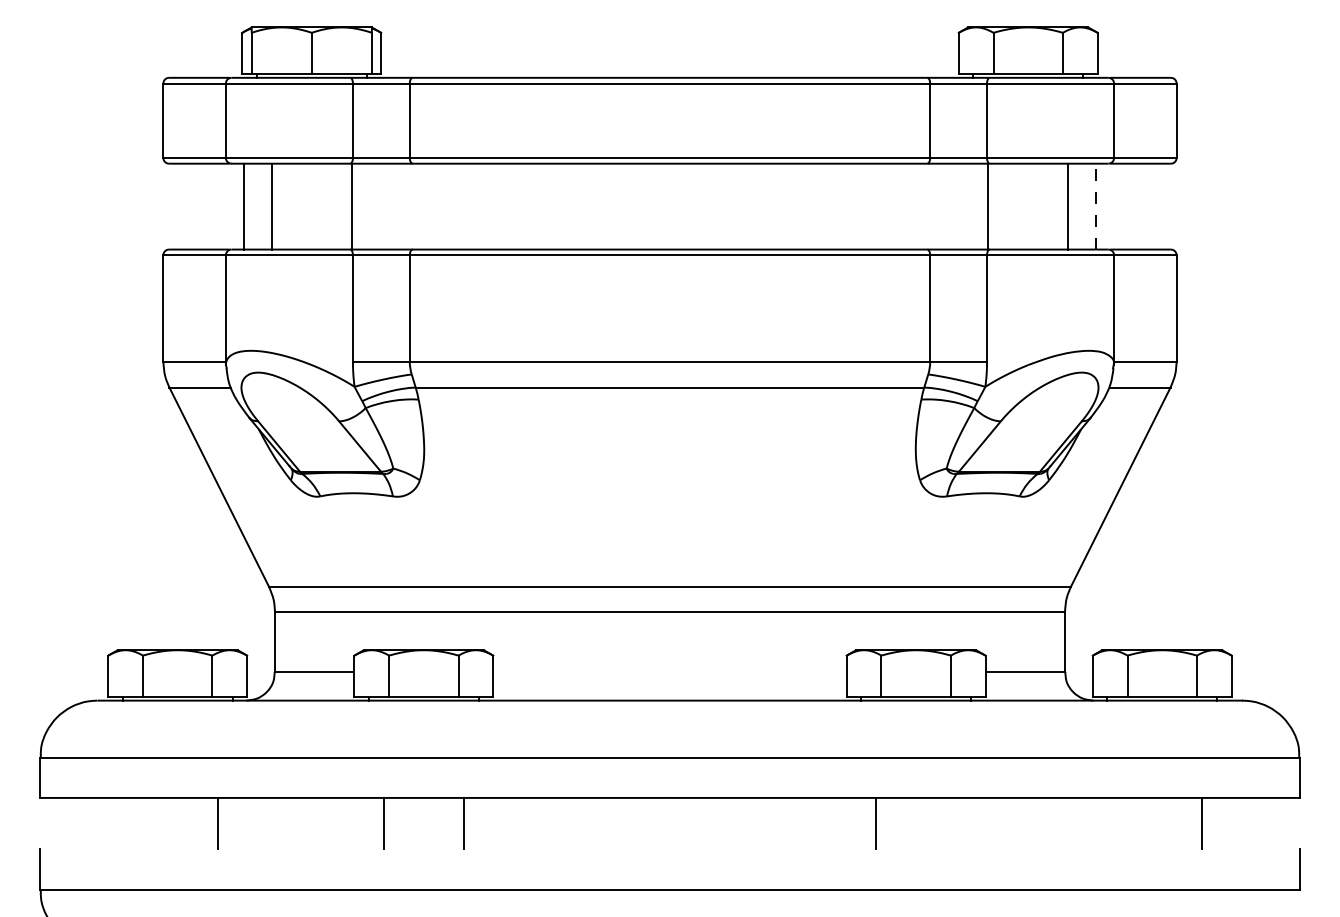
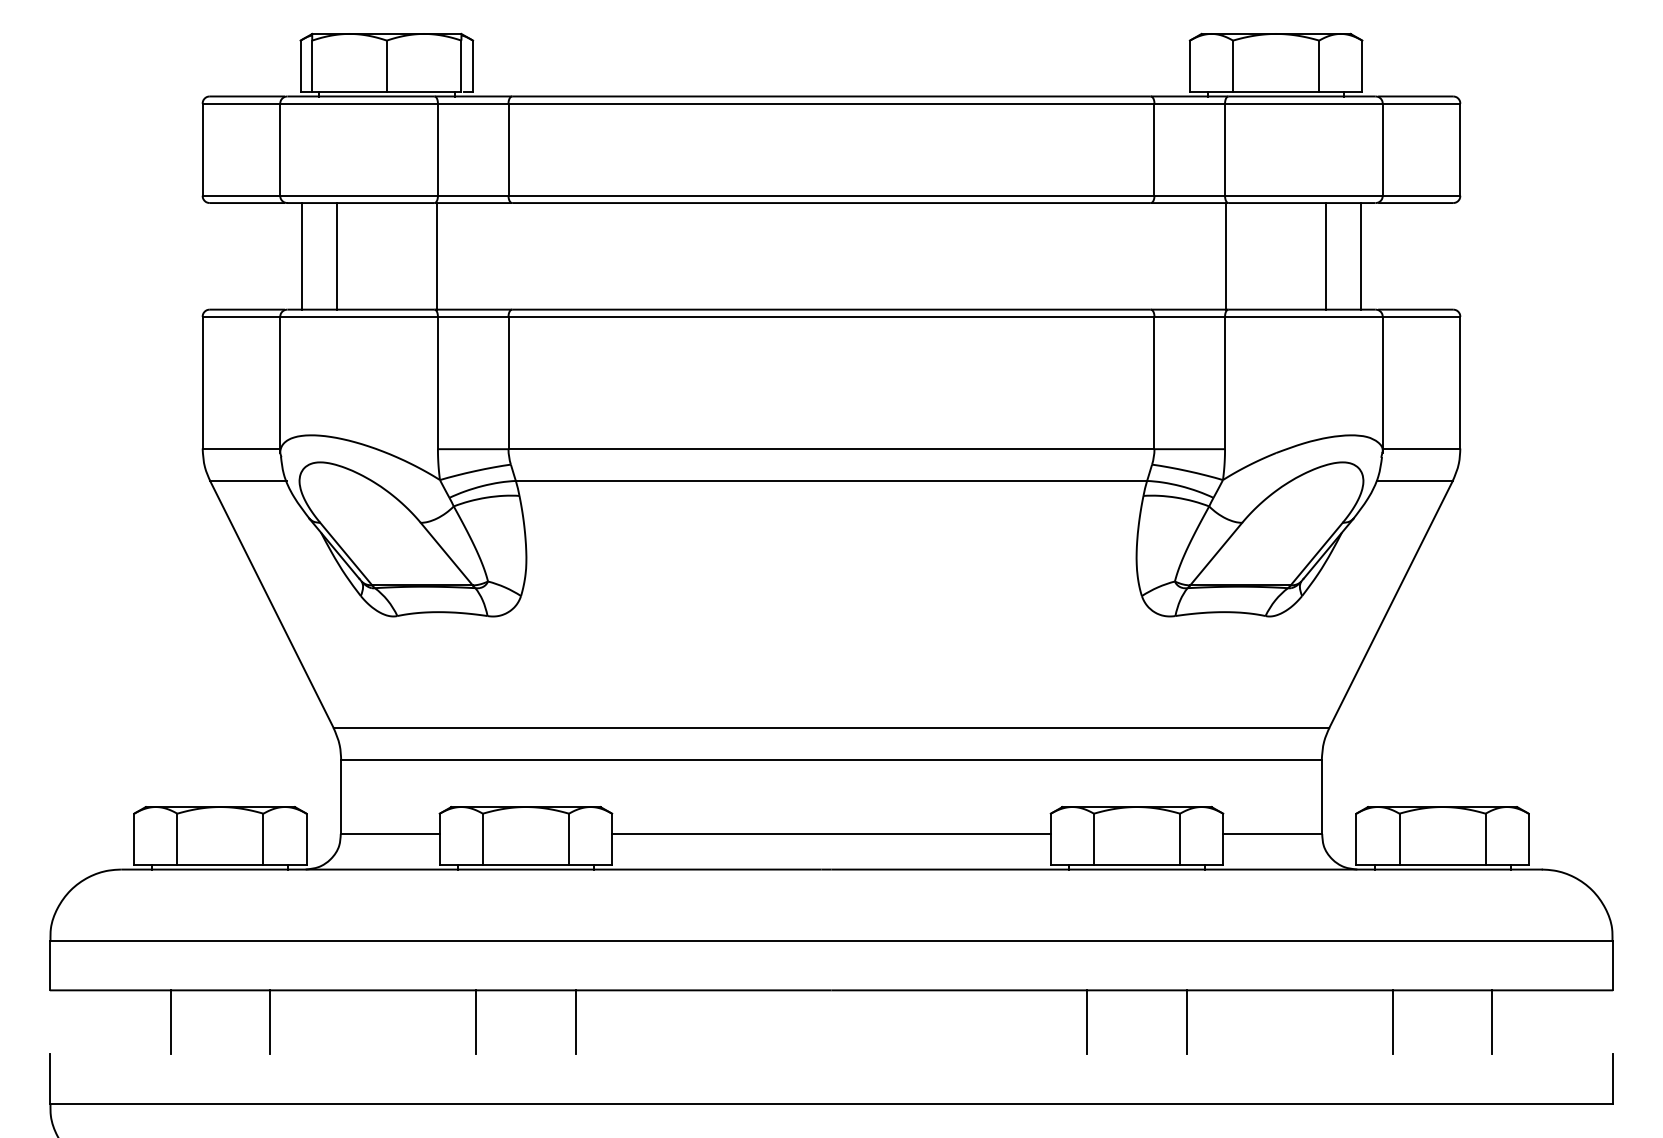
line: (1096, 205) -> (1360, 255), dashed -> solid
line: (670, 672) -> (831, 834), added
line: (137, 823) -> (170, 1022), added
line: (955, 823) -> (1186, 1022), added
line: (1121, 823) -> (1392, 1022), added

